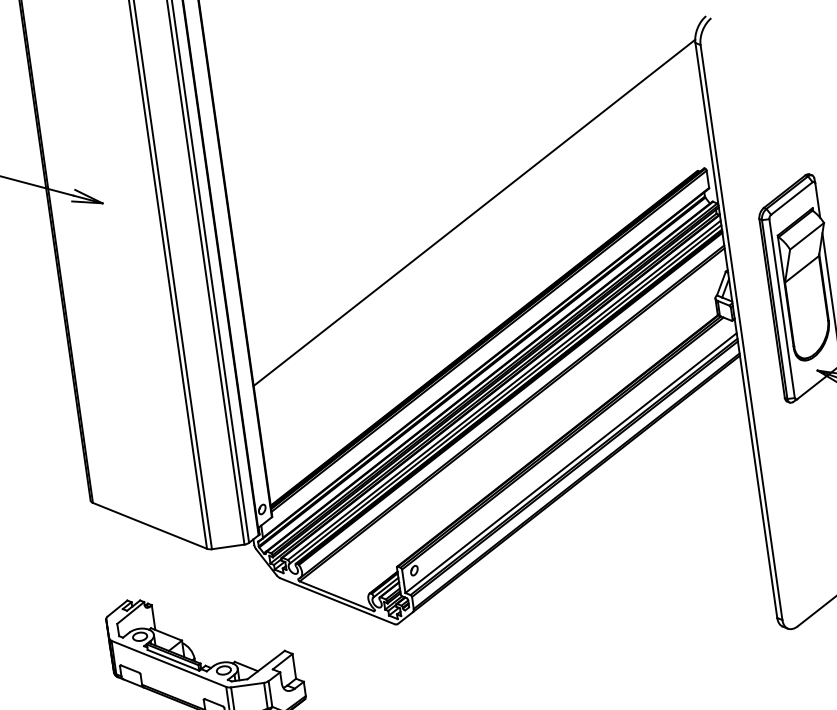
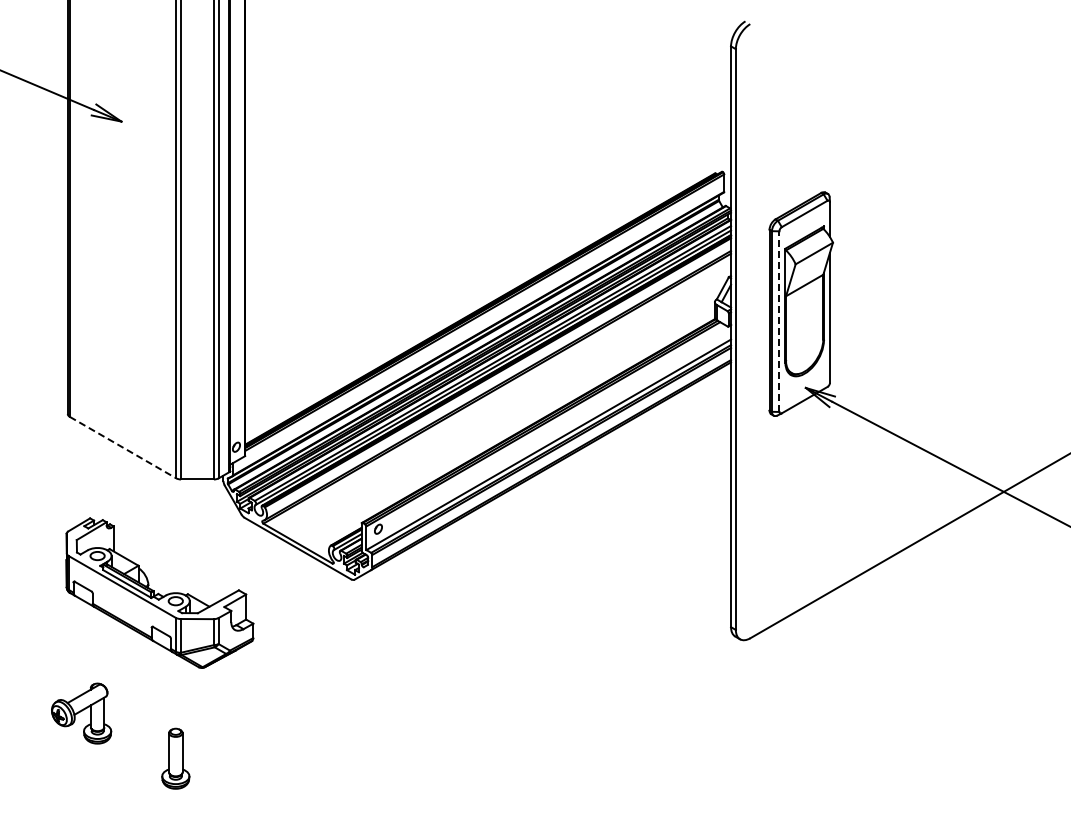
line: (474, 212) -> (488, 183), removed
line: (782, 308) -> (779, 321), solid -> dashed
line: (150, 525) -> (123, 447), solid -> dashed

